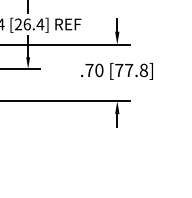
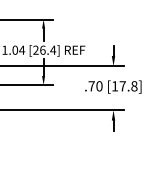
text: (119, 70) -> (115, 86), [77.8] -> [17.8]

